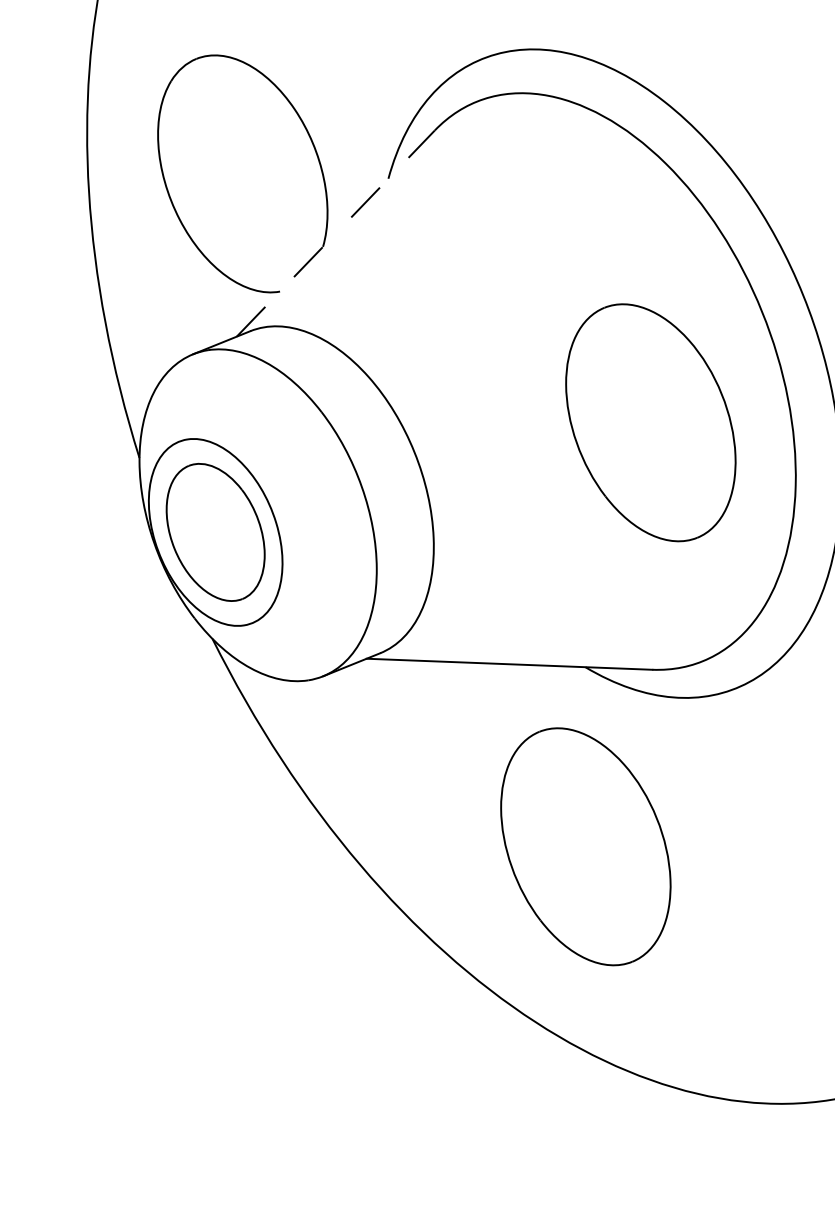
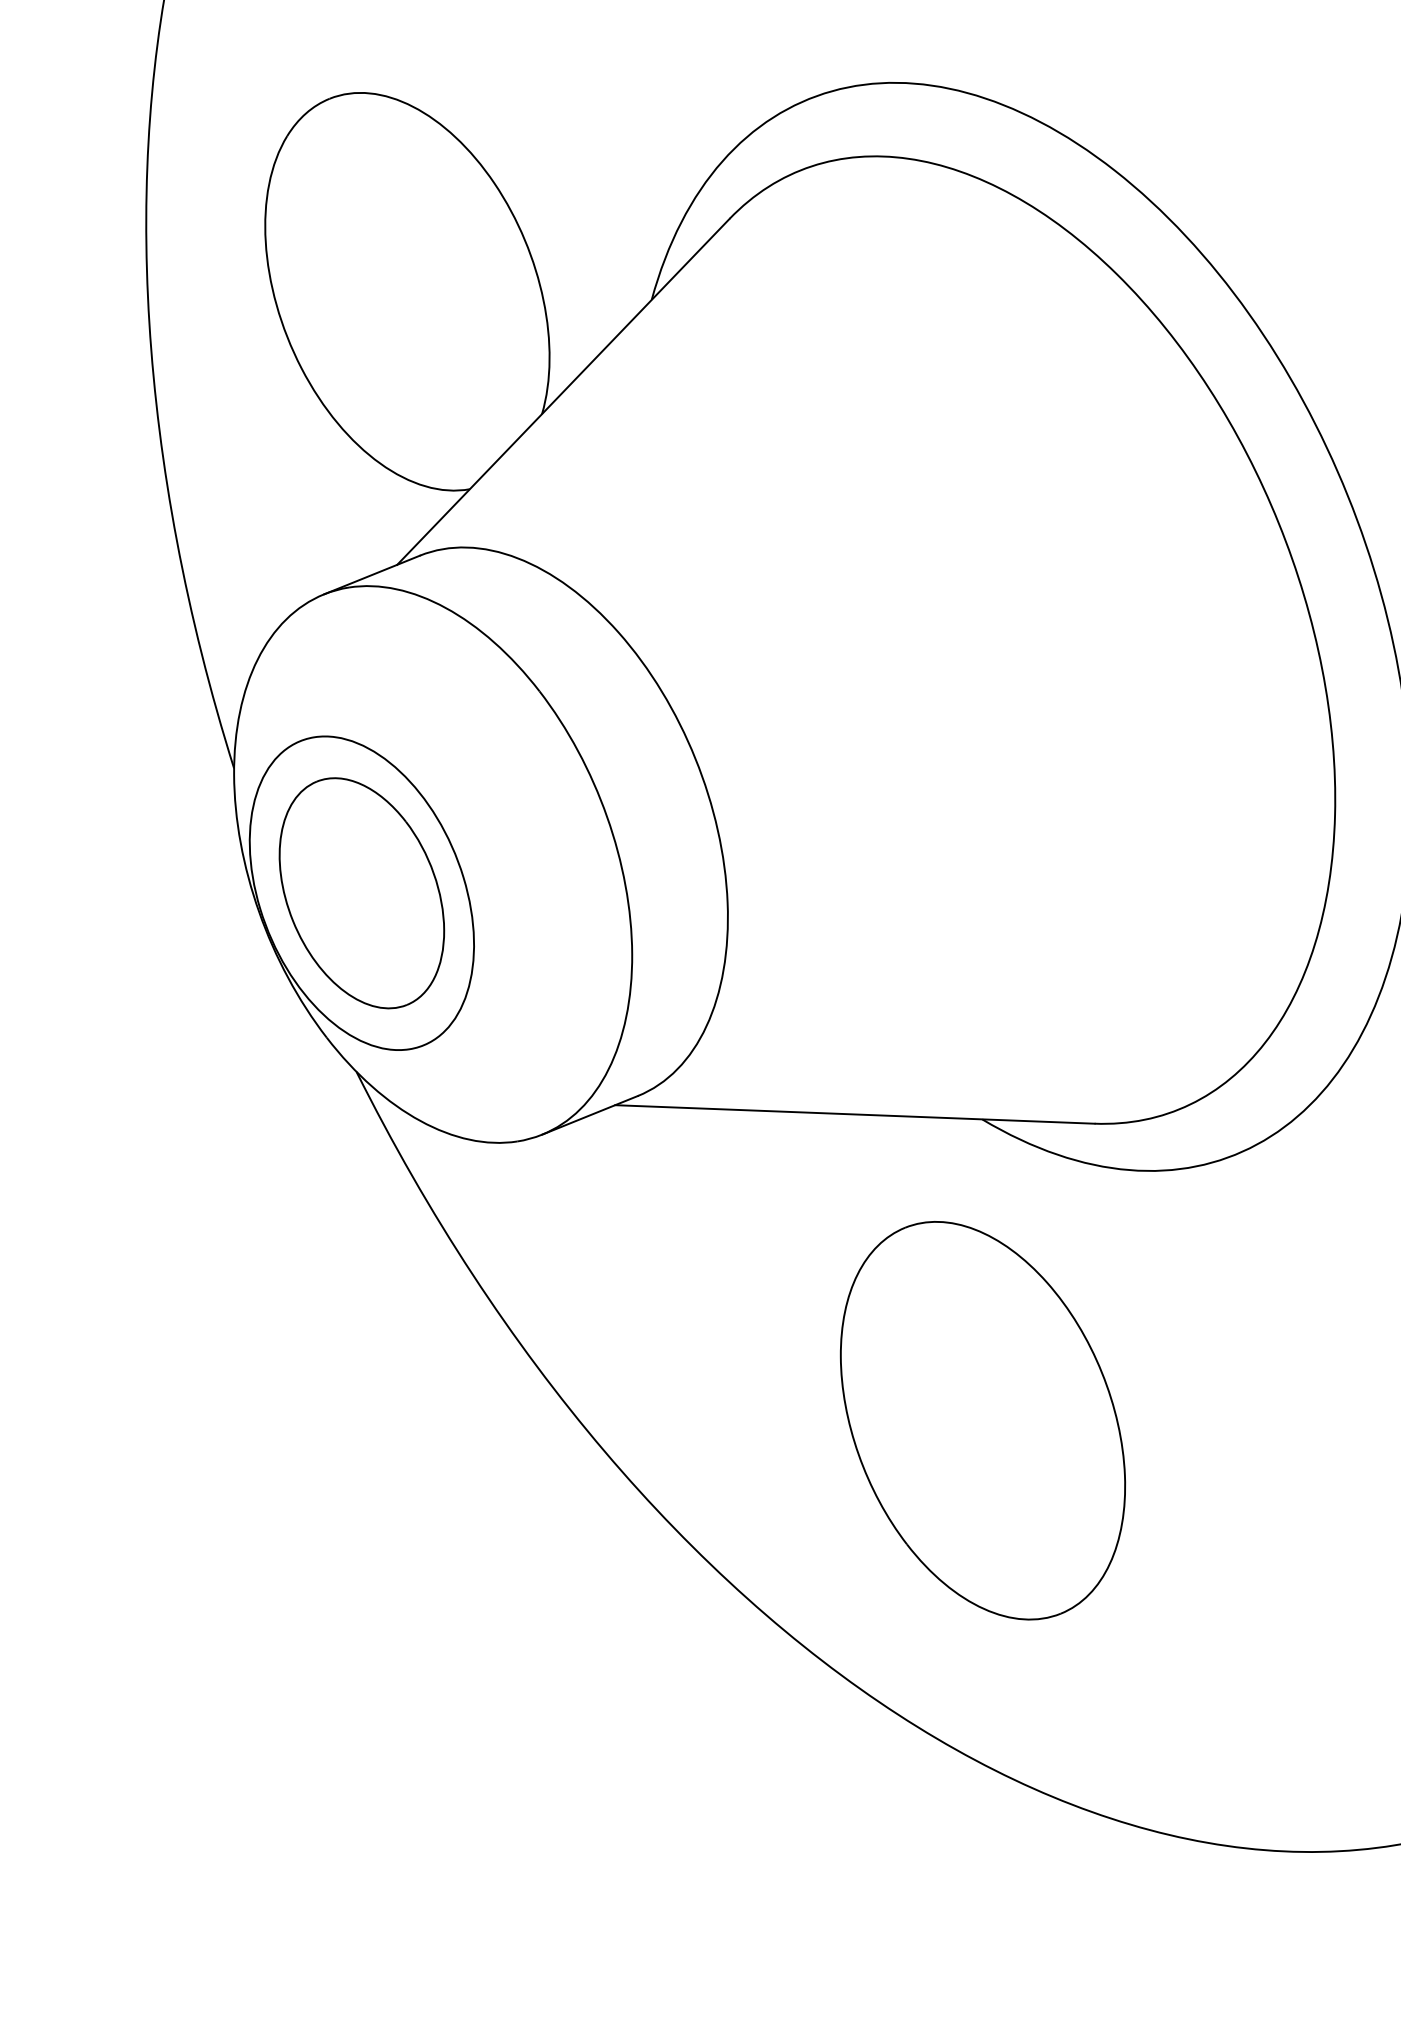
line: (335, 233) -> (562, 391), dashed -> solid
part: (650, 422) -> (1091, 708), removed

